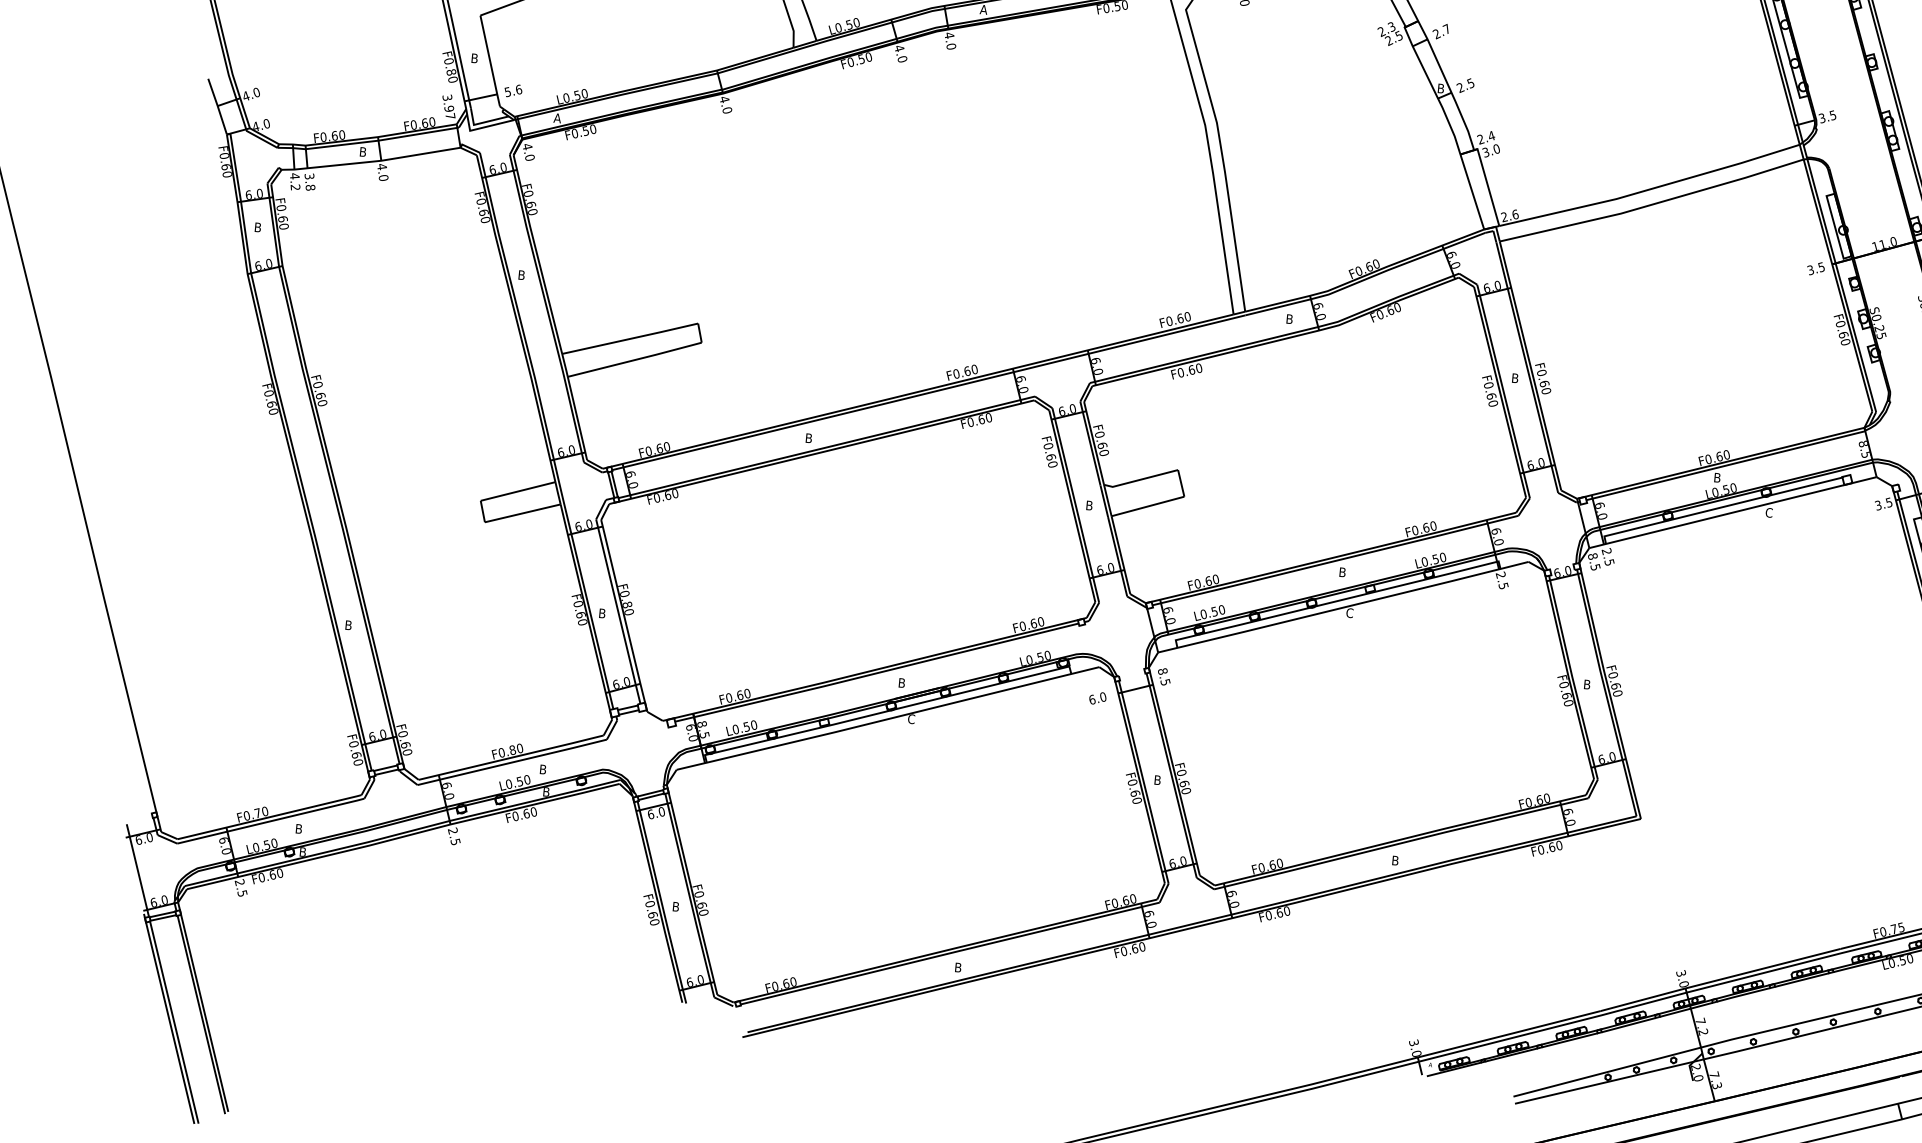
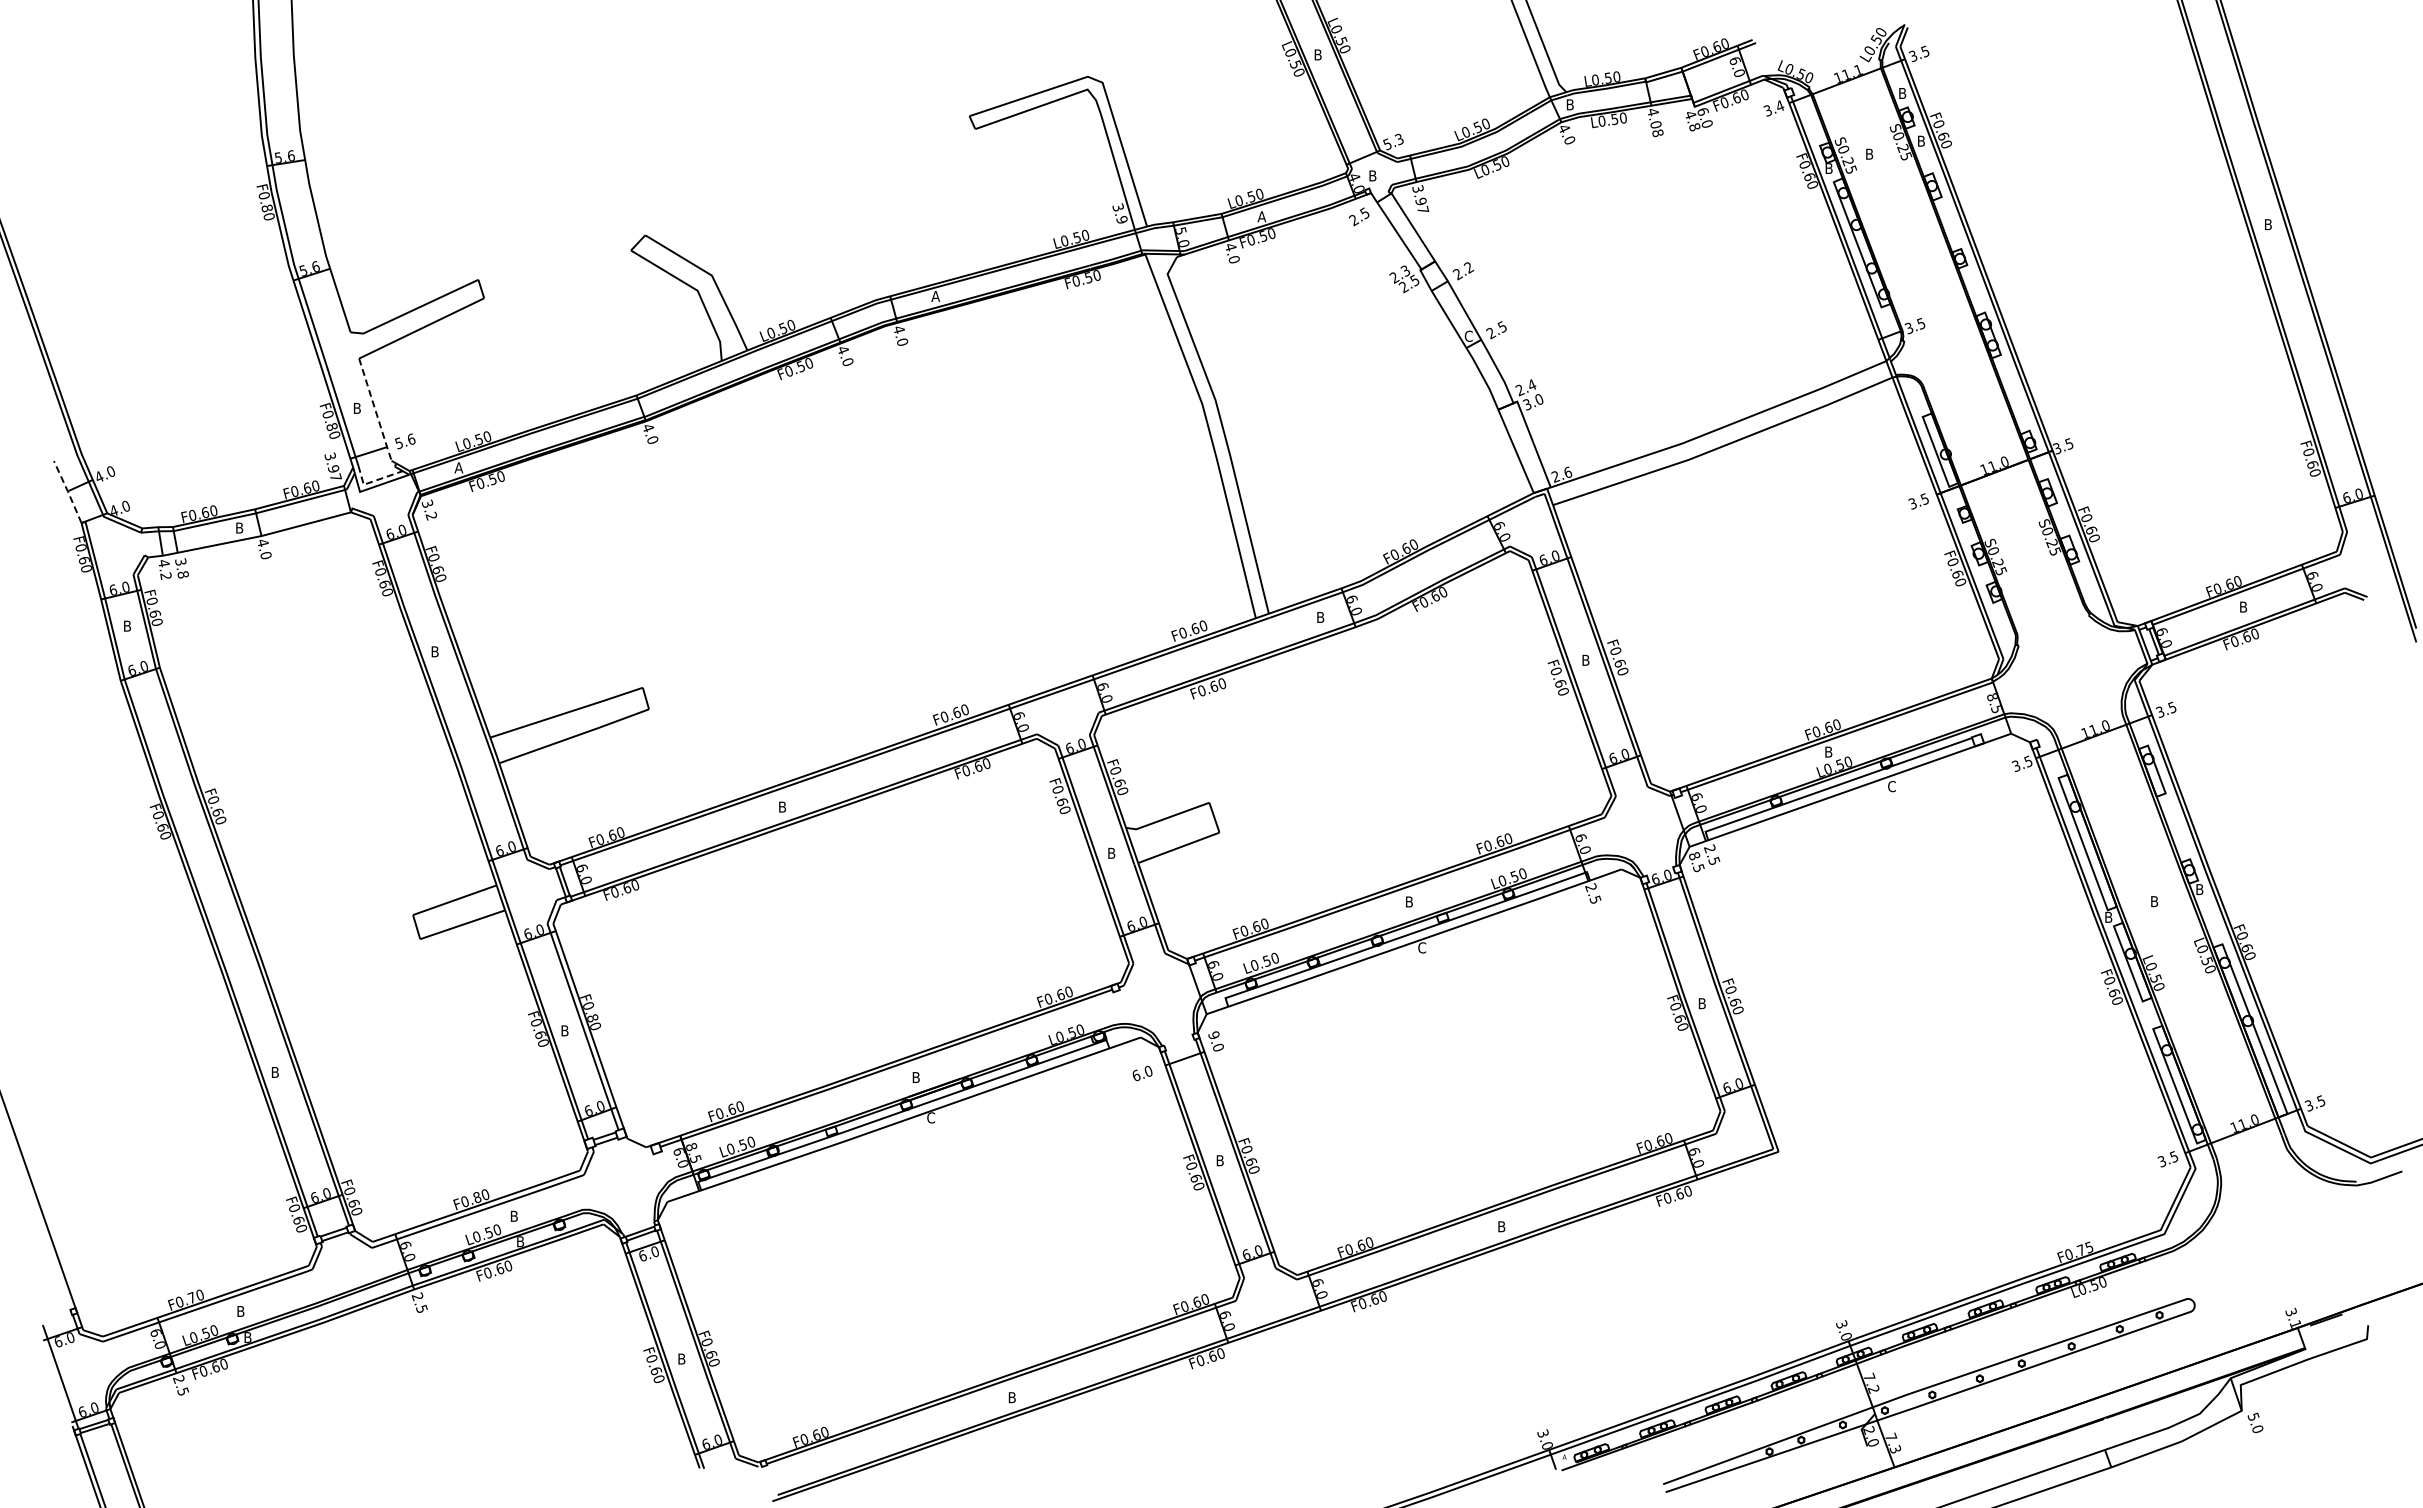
text: (1446, 29) -> (1468, 267), 2.7 -> 2.2
line: (490, 61) -> (375, 410), solid -> dashed
text: (1440, 87) -> (1468, 335), B -> C
line: (217, 106) -> (67, 491), solid -> dashed
line: (483, 123) -> (374, 481), solid -> dashed
text: (527, 151) -> (428, 509), 4.0 -> 3.2
text: (1164, 676) -> (1216, 1041), 8.5 -> 9.0

